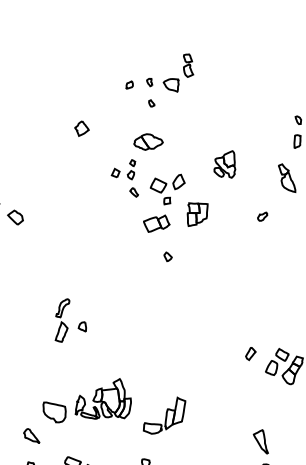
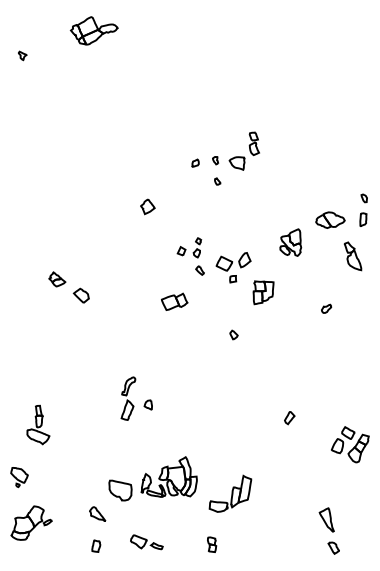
part: (148, 141) -> (330, 219), moved
part: (262, 216) -> (326, 308), moved
part: (156, 223) -> (174, 301), moved
part: (250, 354) -> (289, 418), moved

